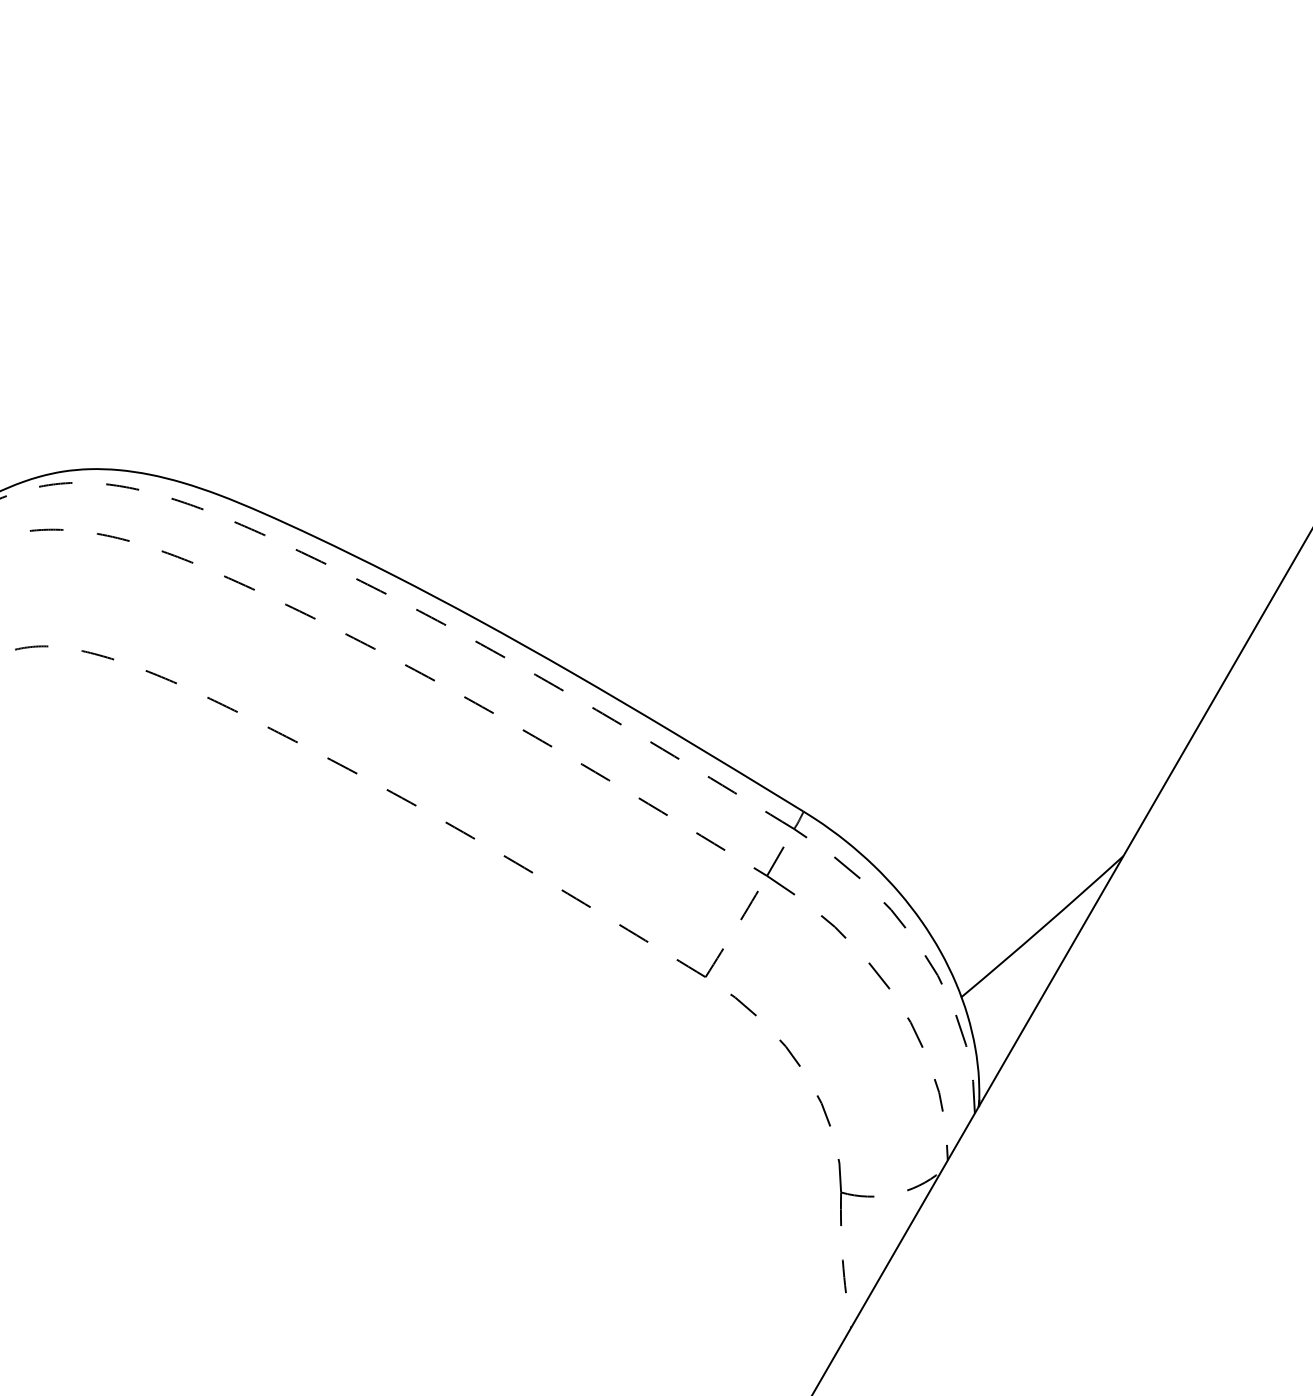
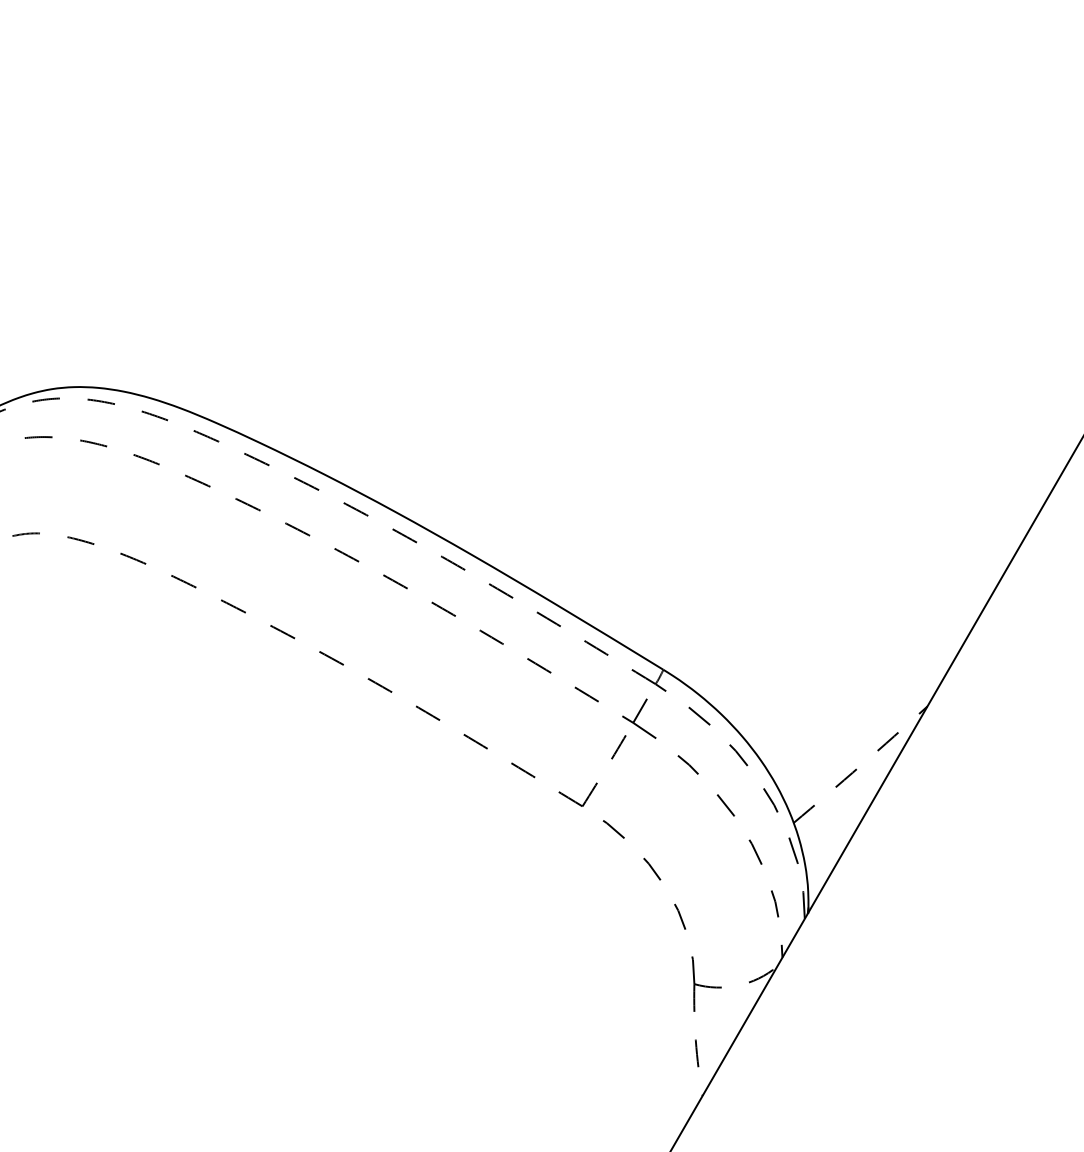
arc: (1042, 927) -> (860, 765), solid -> dashed

